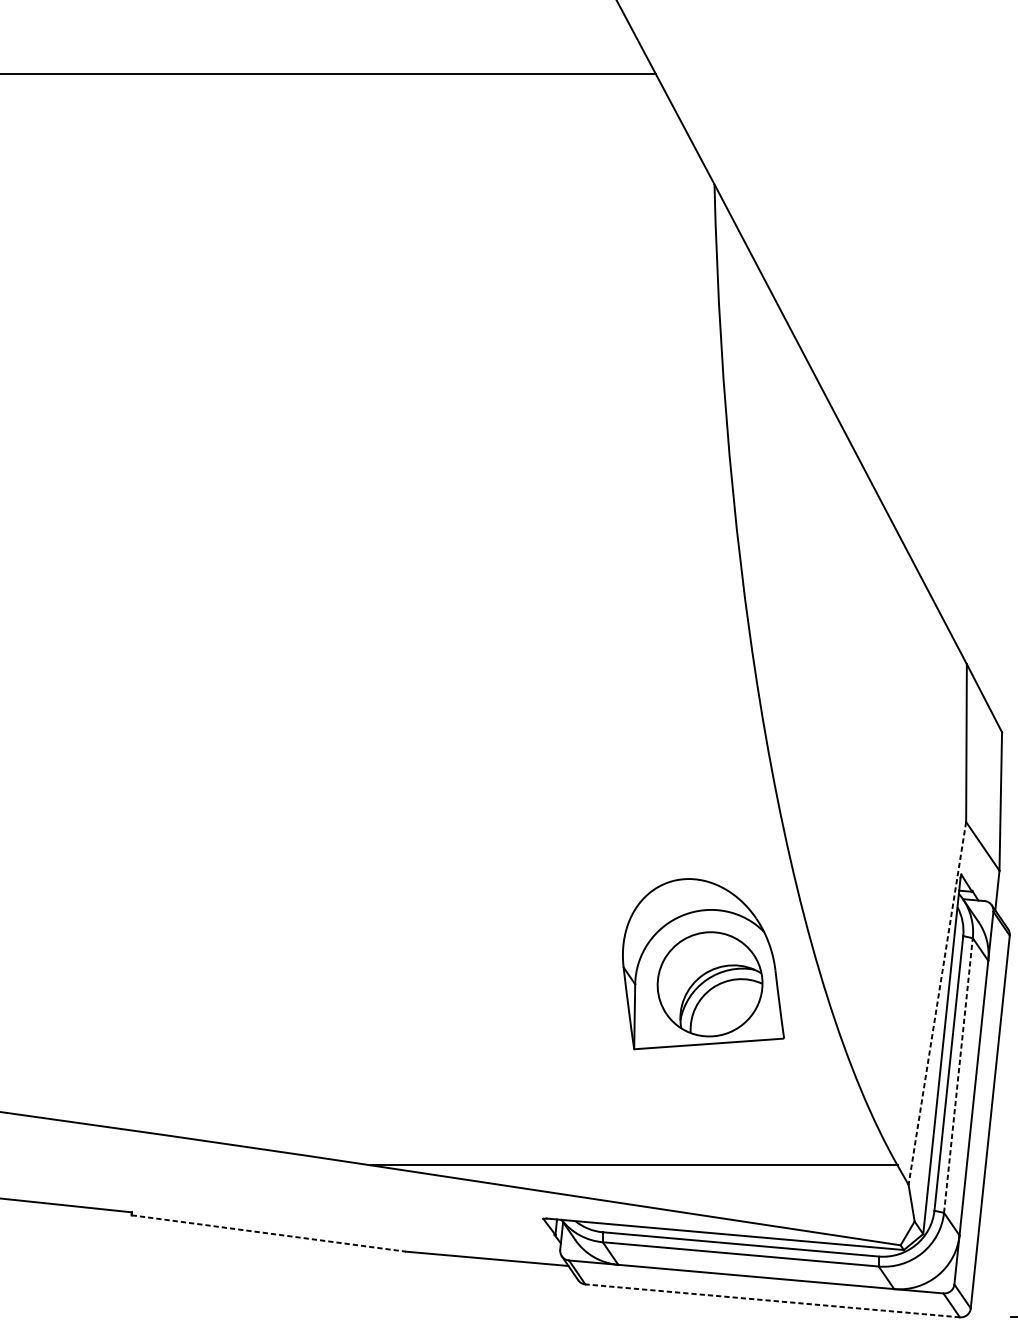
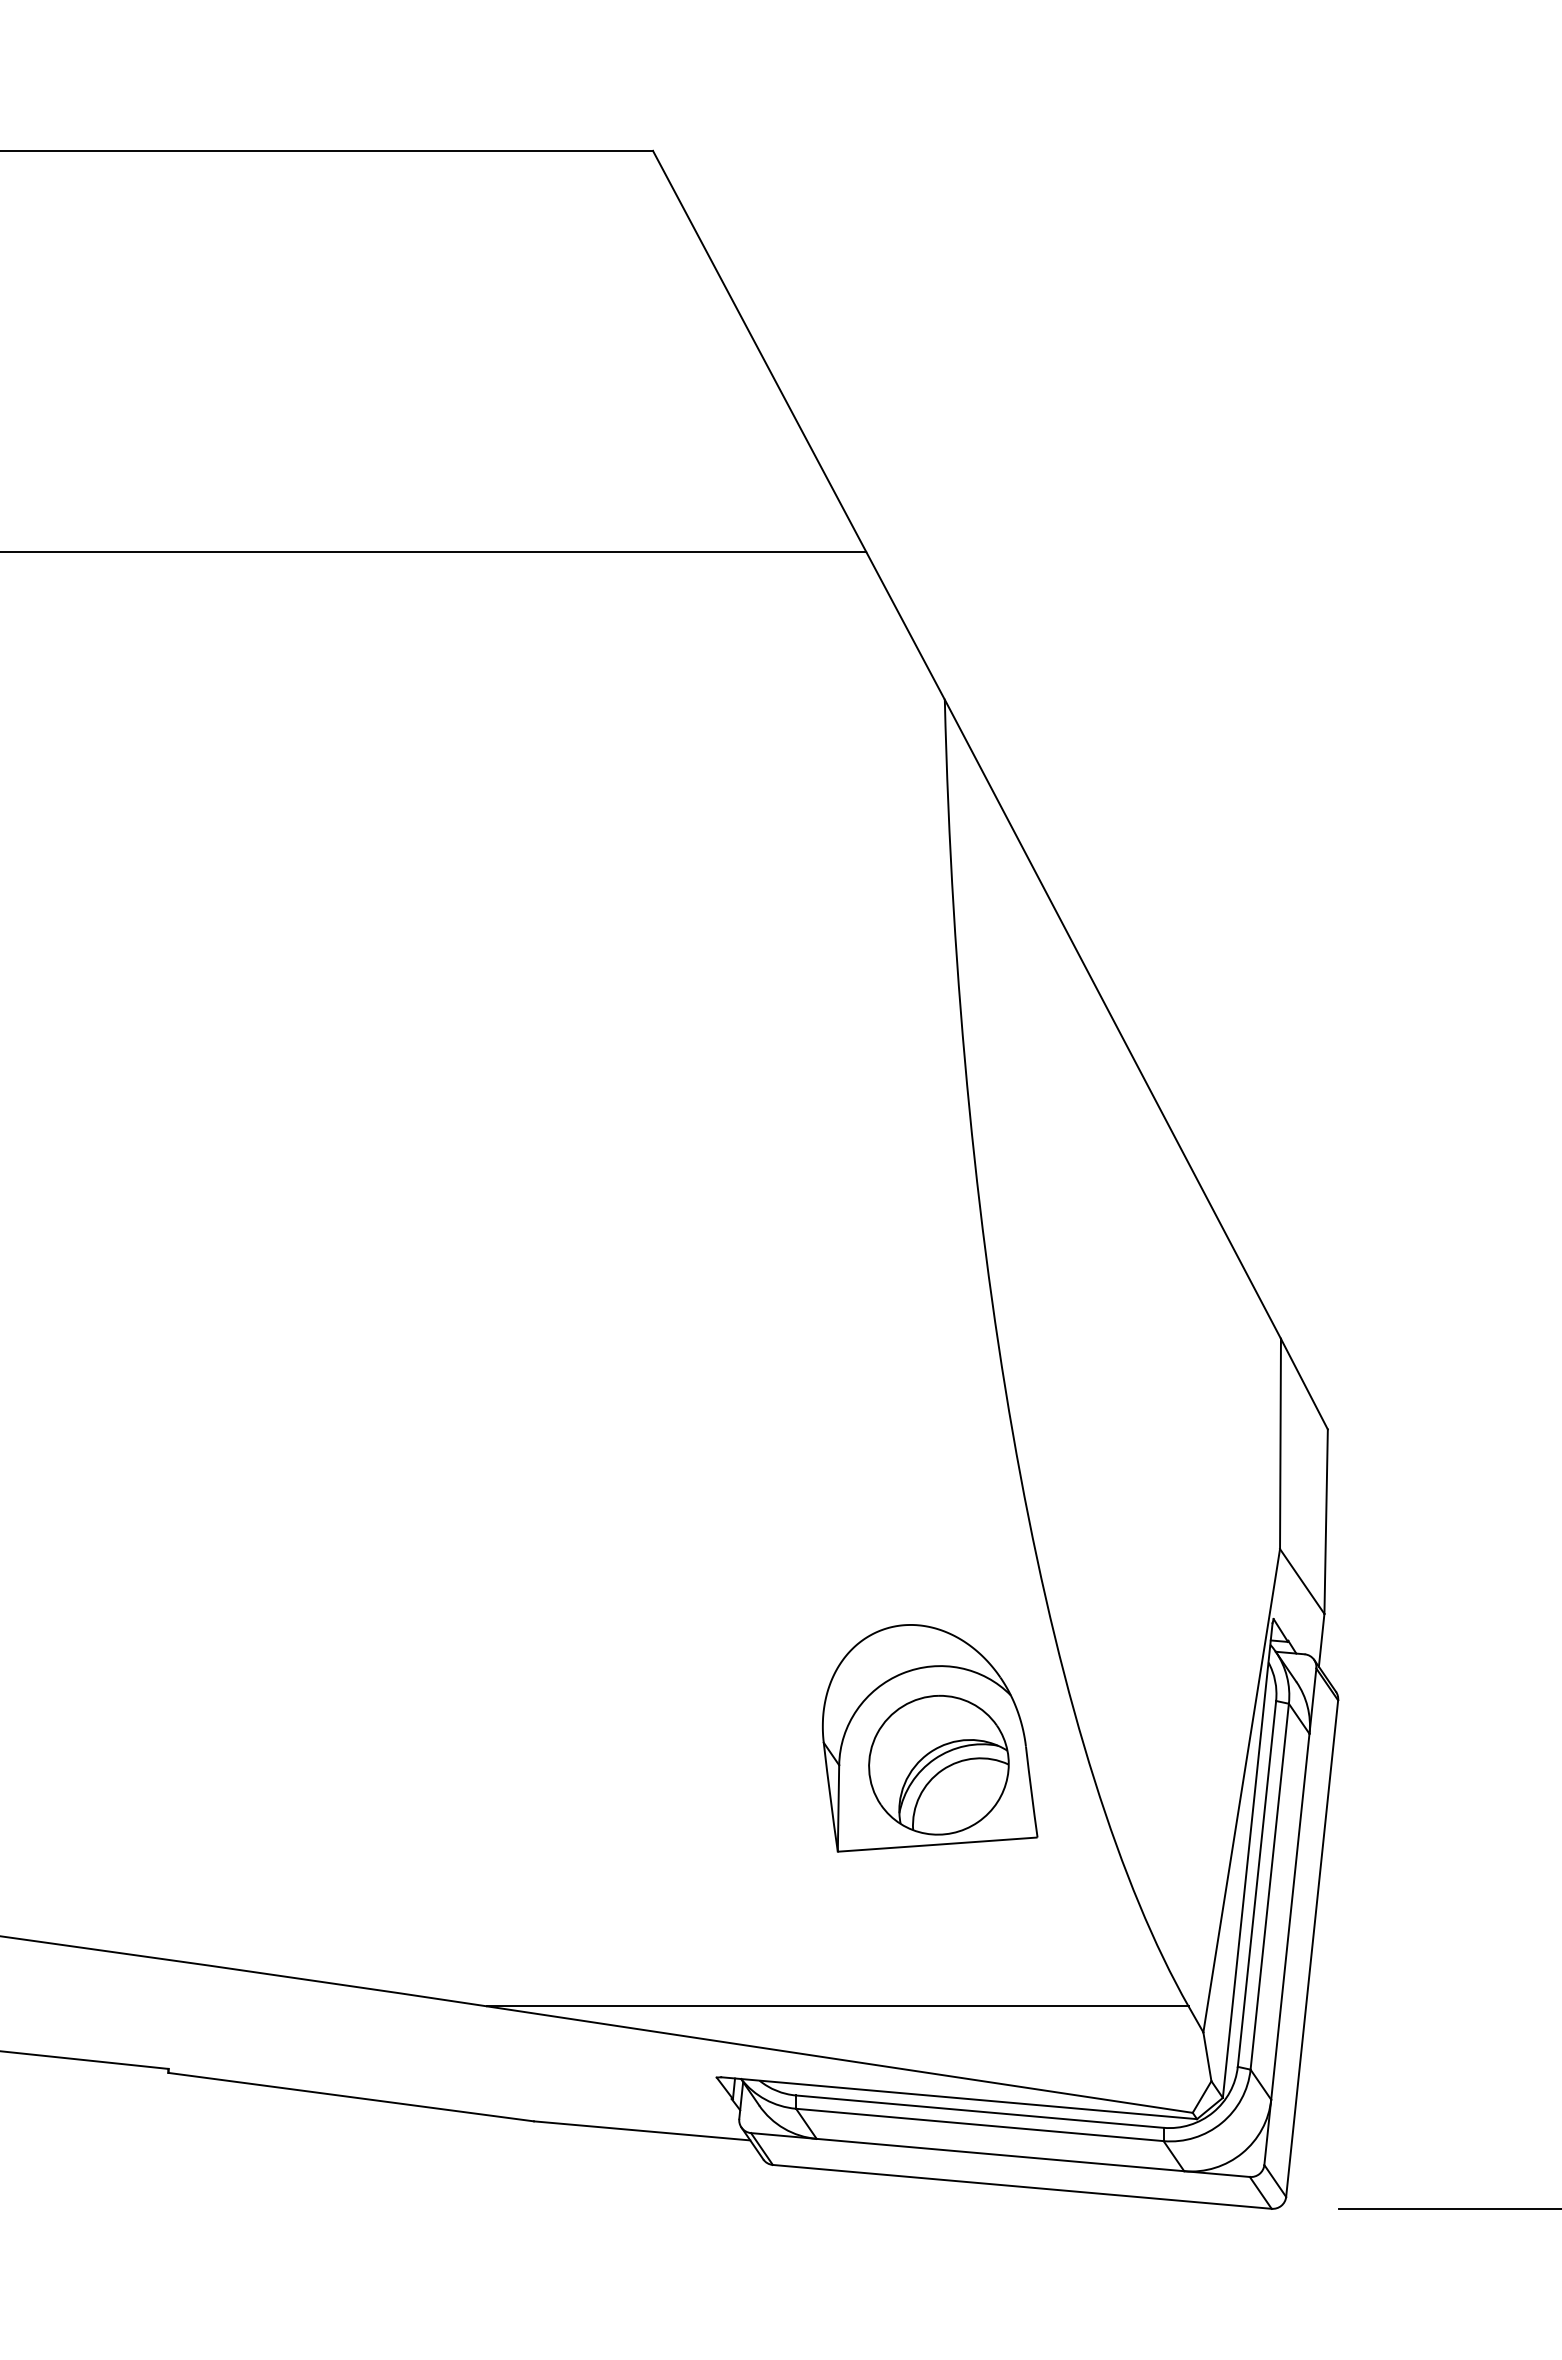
line: (937, 1003) -> (1241, 1790), dashed -> solid
line: (958, 1075) -> (1269, 1886), dashed -> solid
line: (269, 1233) -> (351, 2097), dashed -> solid
line: (772, 1300) -> (1021, 2186), dashed -> solid

